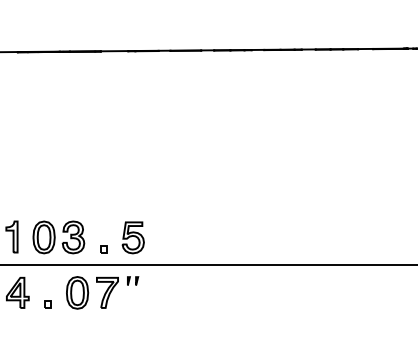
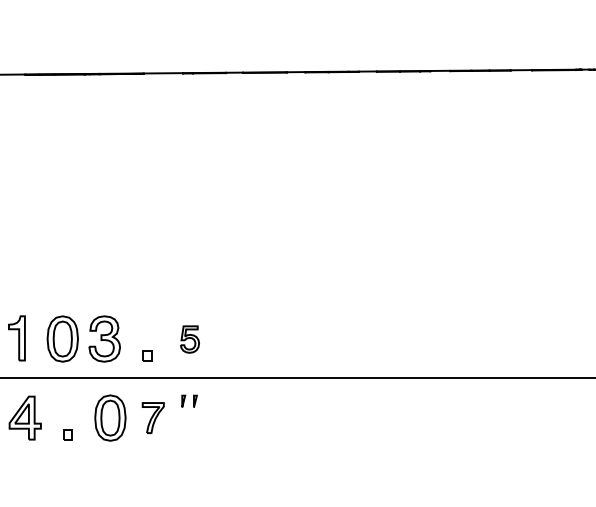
part: (132, 237) -> (189, 339), size x0.6
part: (107, 292) -> (153, 417), size x0.7

